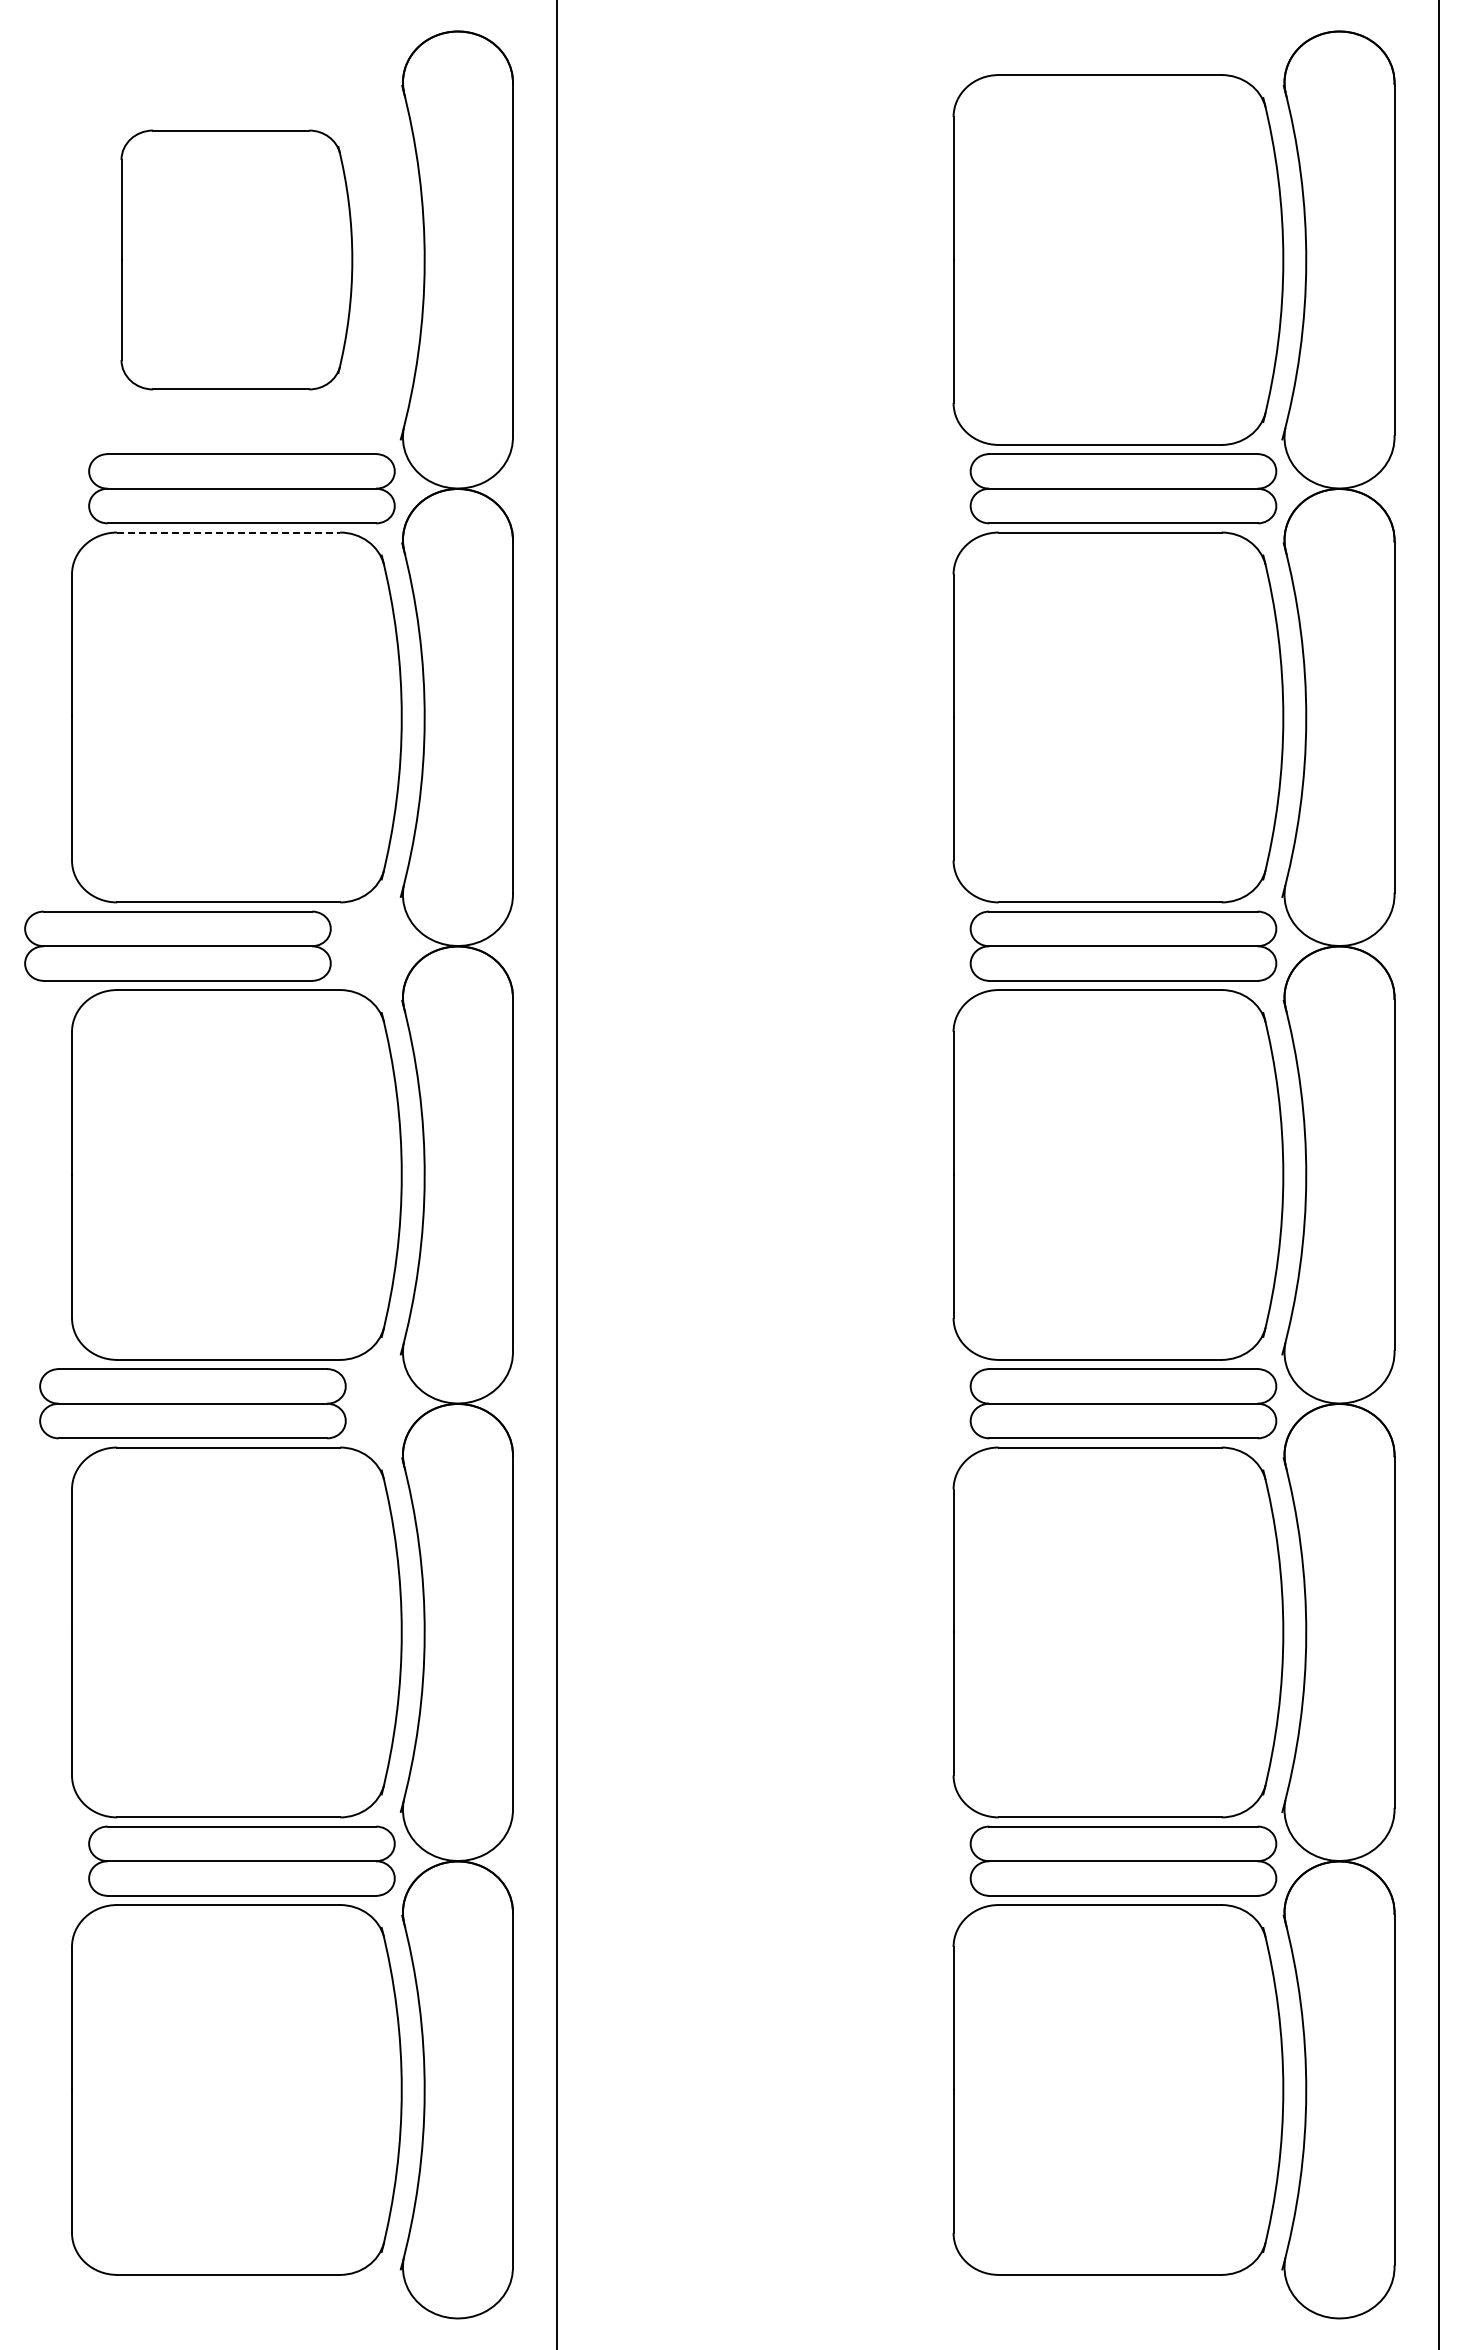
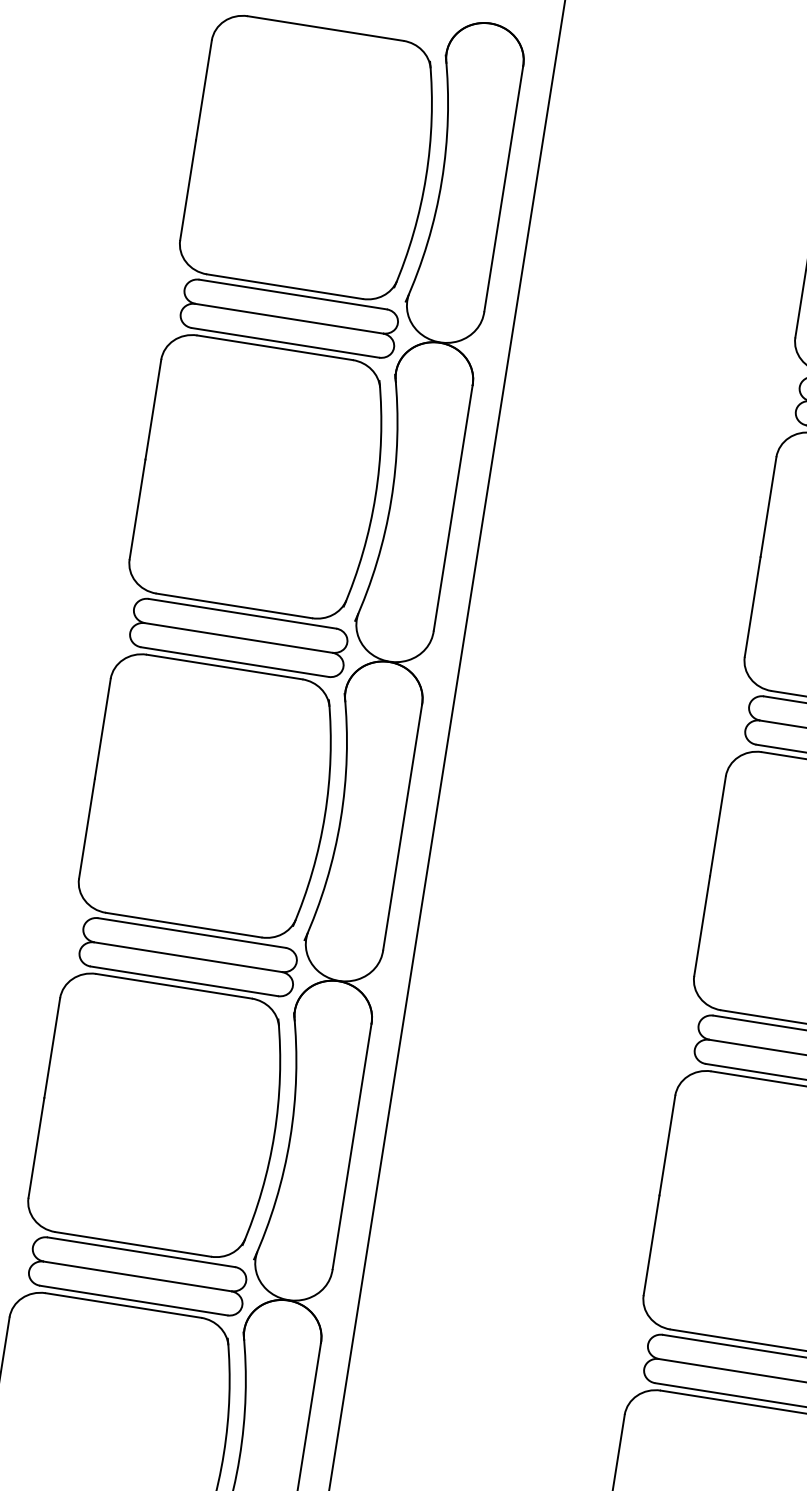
part: (236, 259) -> (310, 158), size x1.43
line: (229, 532) -> (275, 347), dashed -> solid
part: (177, 945) -> (238, 637), moved
part: (192, 1403) -> (187, 956), moved

